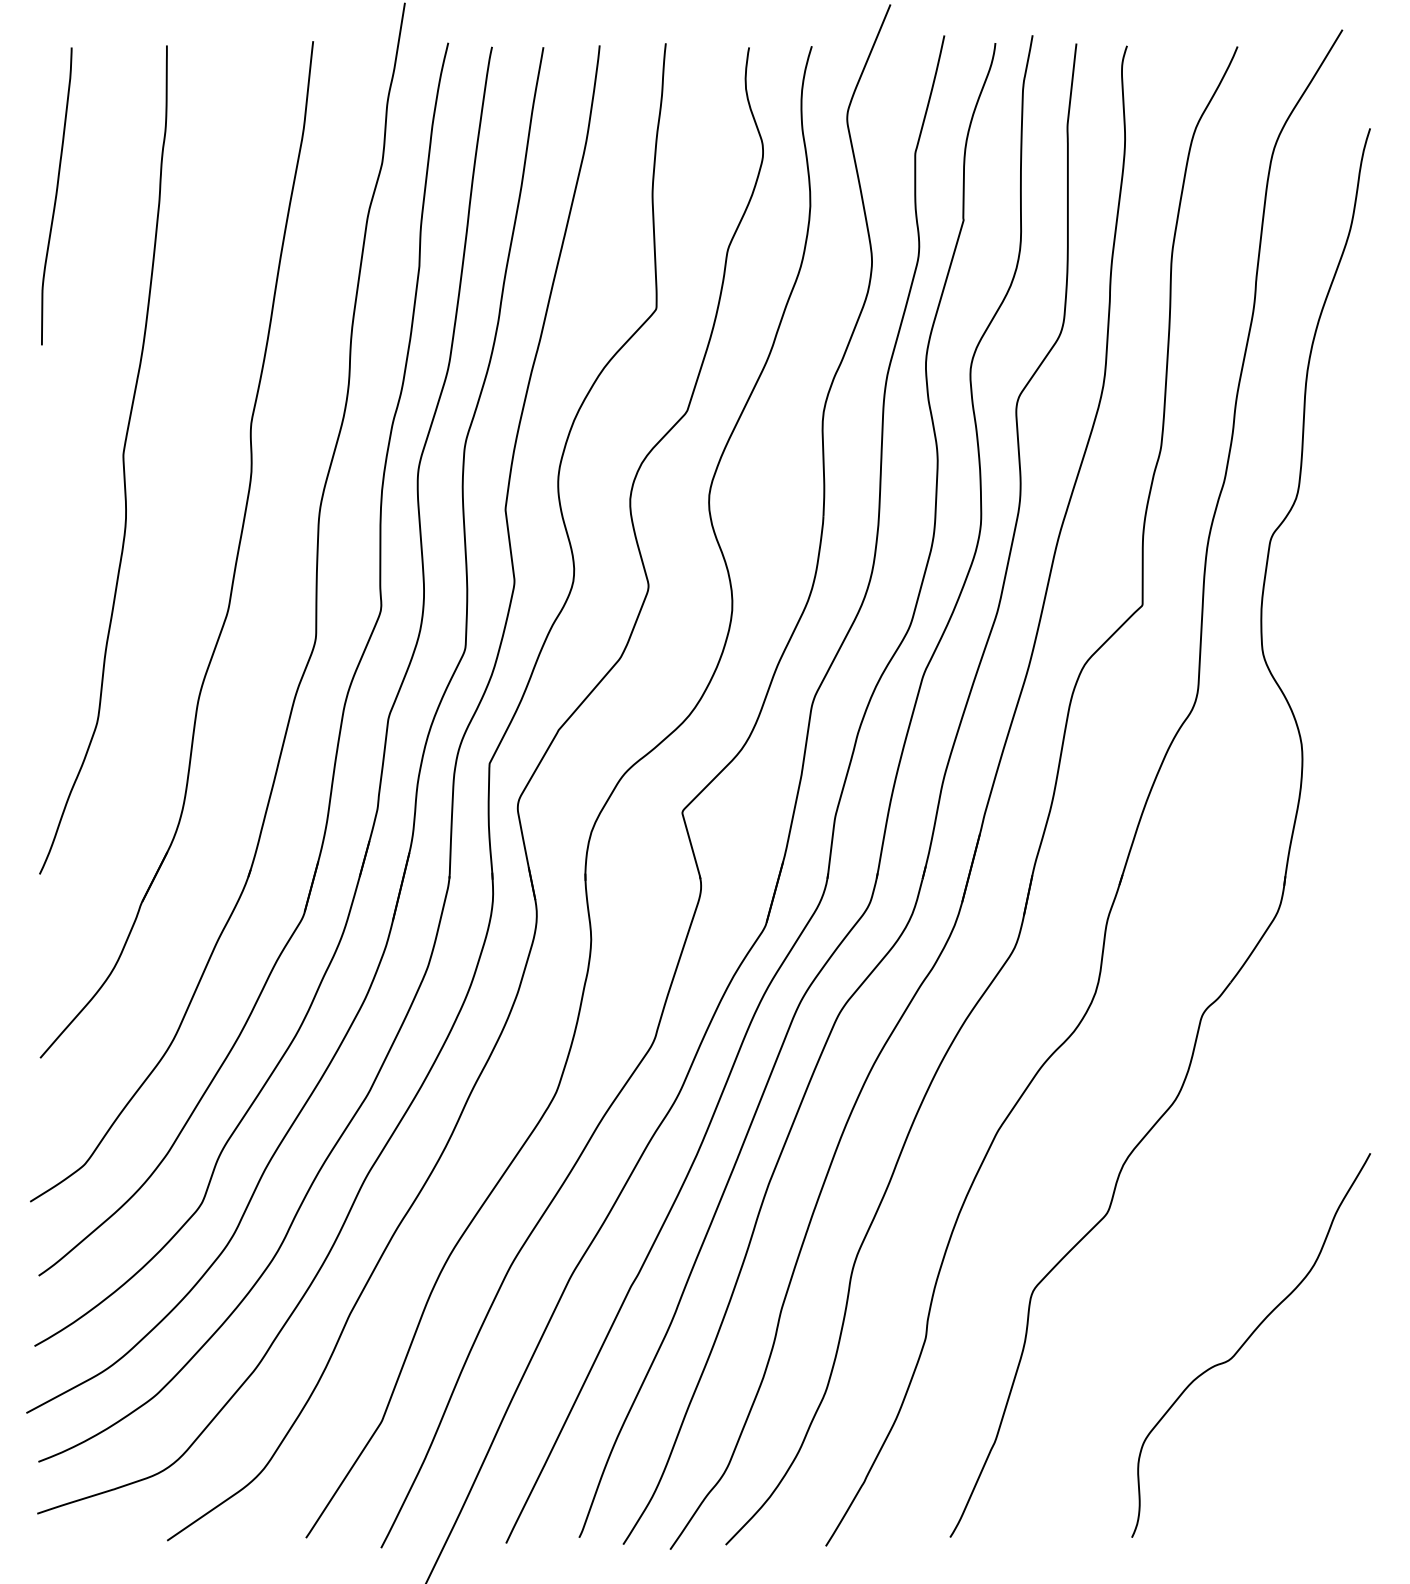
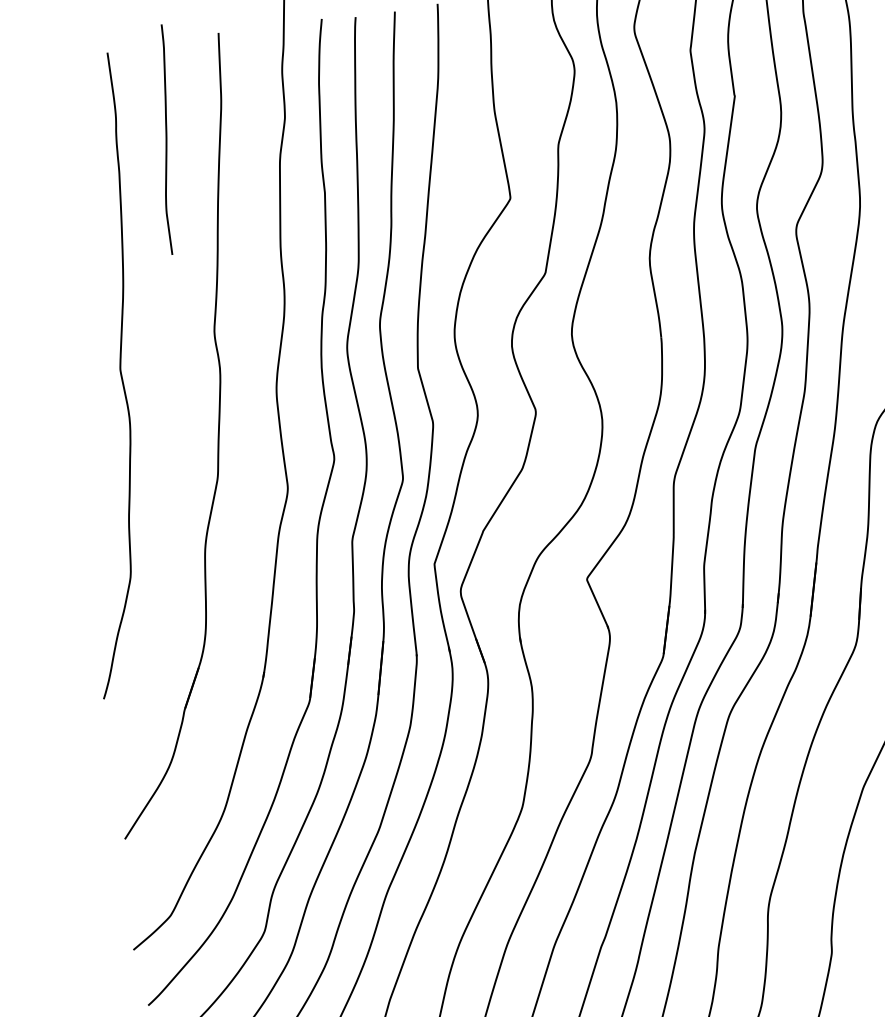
curve: (56, 196) -> (166, 139), moved

